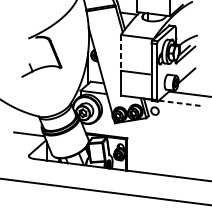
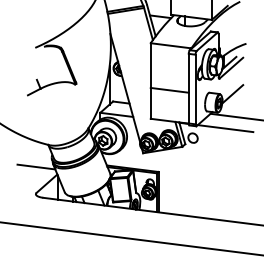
line: (120, 53) -> (150, 66), dashed -> solid
line: (181, 103) -> (225, 128), dashed -> solid

